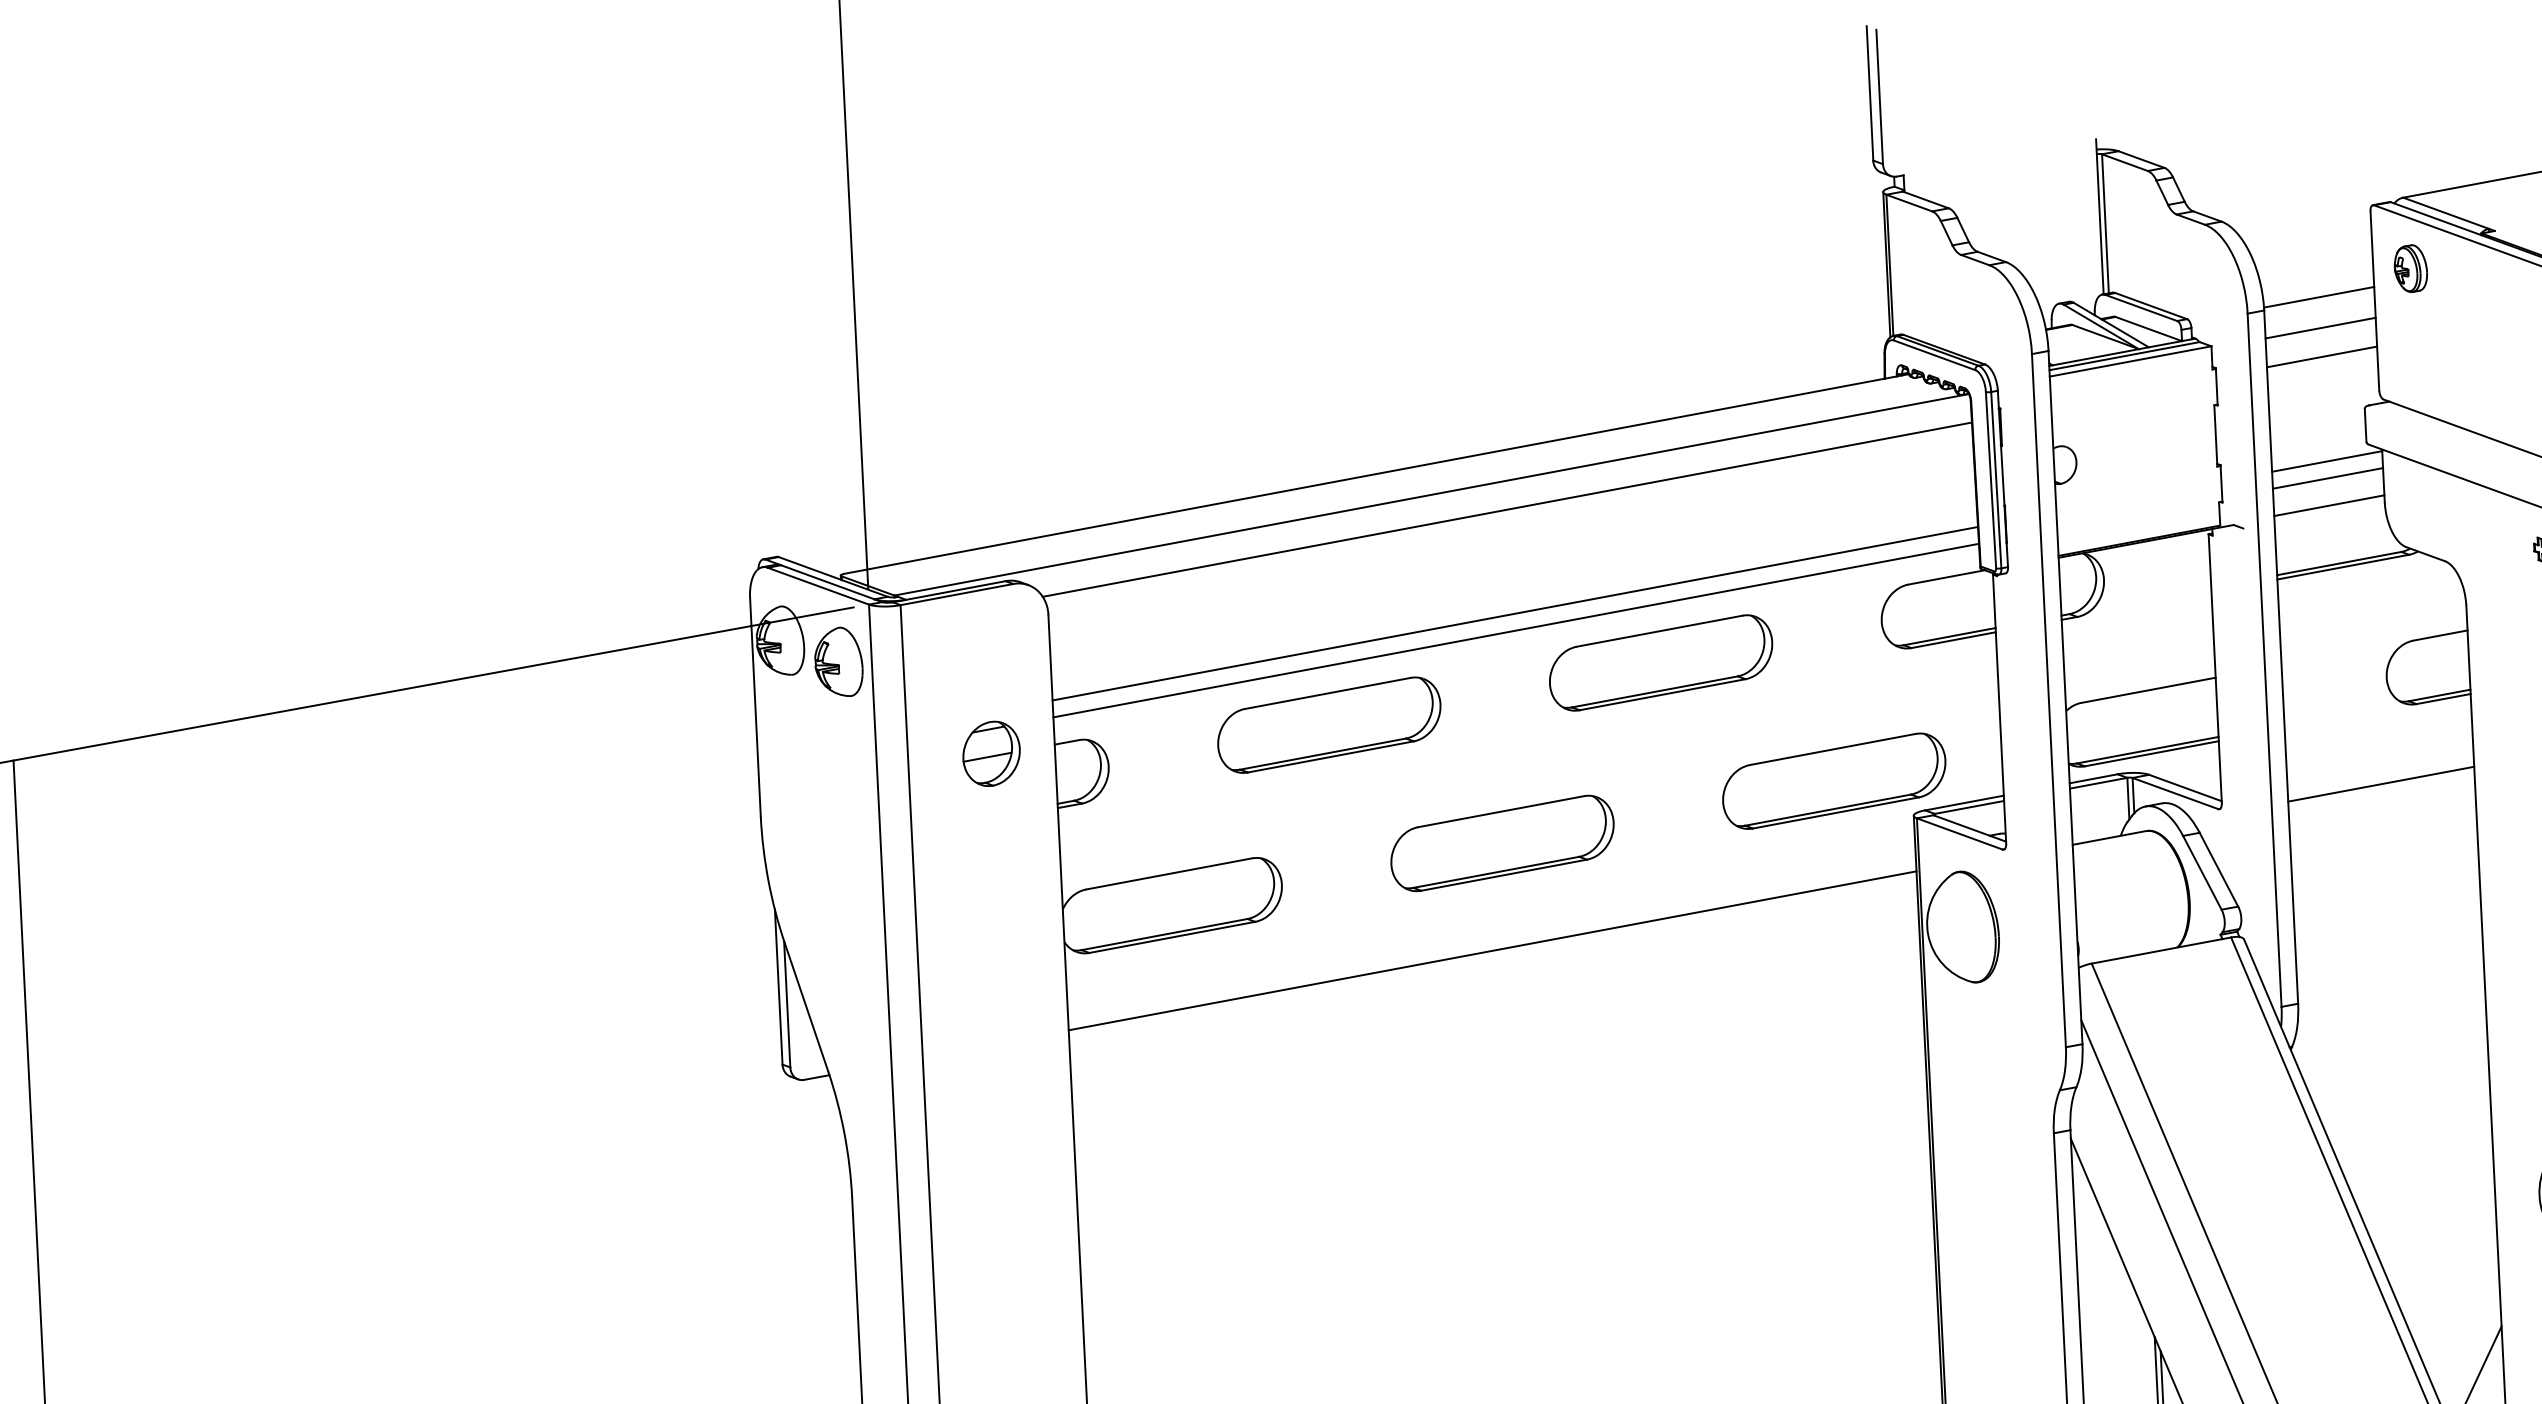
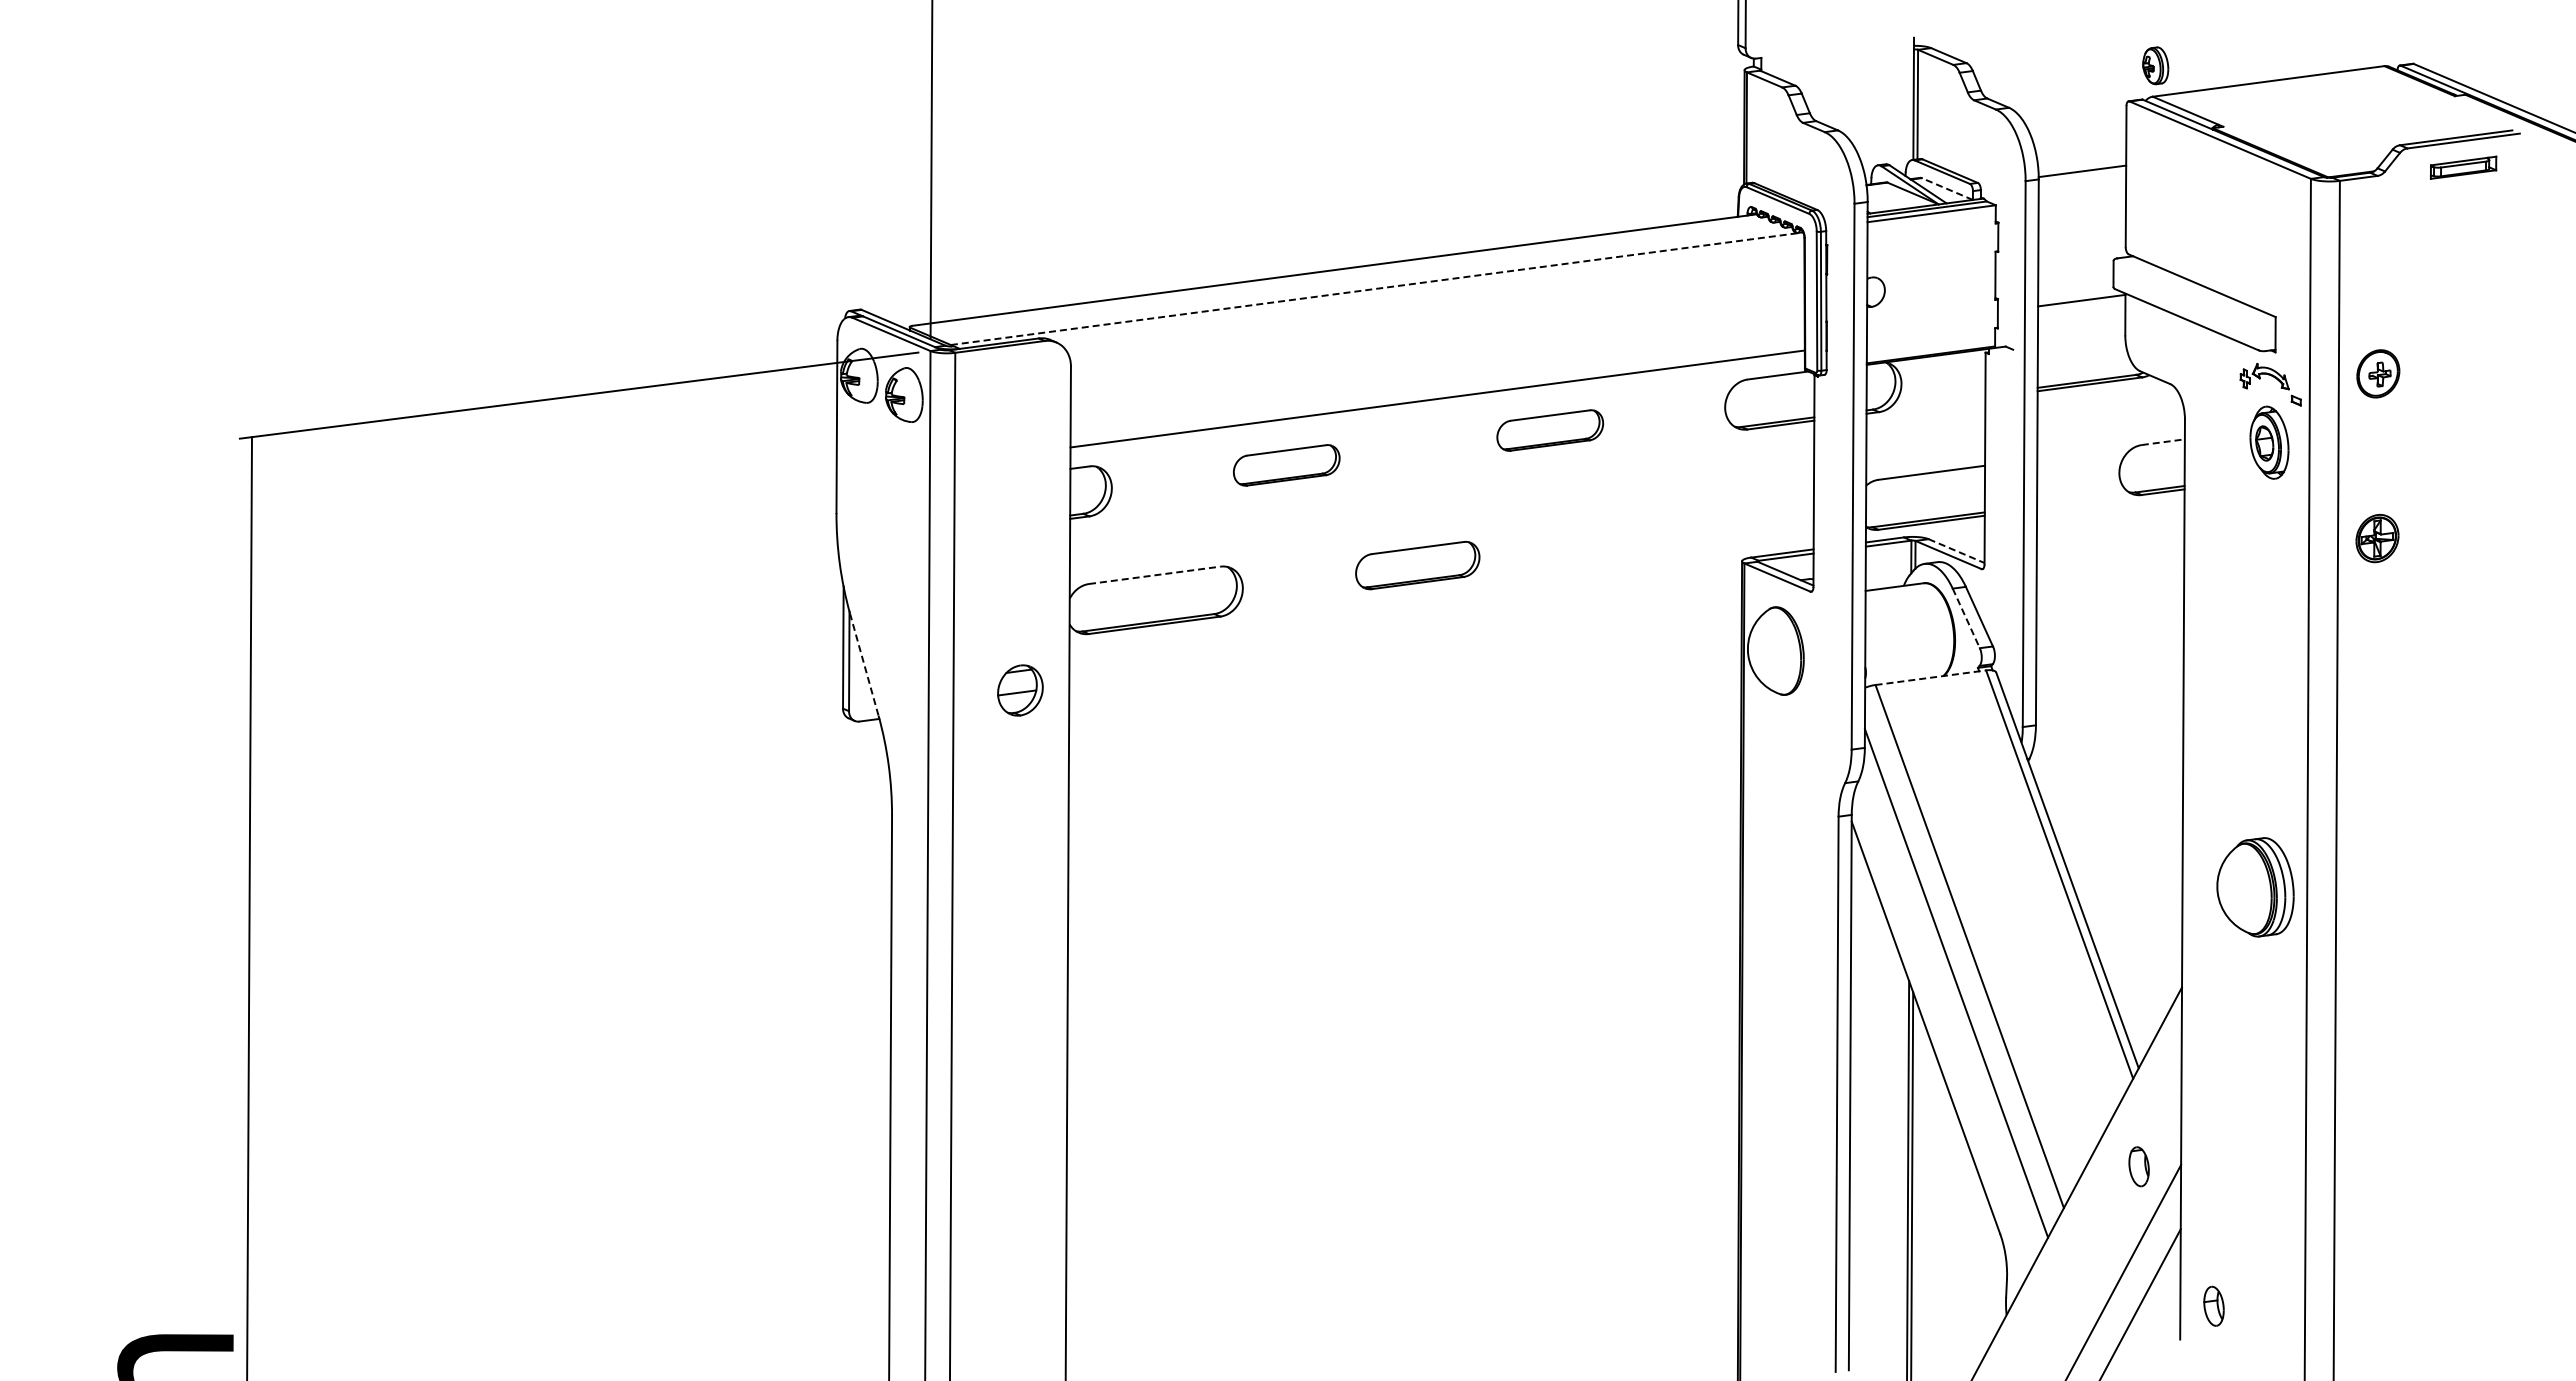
part: (2410, 268) -> (2155, 65), moved
line: (2320, 327) -> (2082, 195), removed
line: (2149, 329) -> (1947, 189), solid -> dashed
line: (2321, 357) -> (2081, 218), removed
line: (2327, 477) -> (2081, 313), removed
line: (1432, 494) -> (1377, 288), solid -> dashed
line: (2329, 505) -> (2081, 335), removed
line: (1506, 509) -> (1435, 303), removed
line: (1515, 613) -> (1437, 385), removed
line: (2440, 635) -> (2163, 442), solid -> dashed
part: (1661, 662) -> (1550, 430), size x0.6
part: (1328, 725) -> (1286, 465), size x0.6
part: (991, 753) -> (1020, 690), moved
part: (1834, 780) -> (1681, 530), removed
line: (2381, 784) -> (2110, 556), removed
line: (2186, 788) -> (1957, 551), solid -> dashed
part: (1502, 843) -> (1417, 565), size x0.7
line: (2202, 872) -> (1966, 618), solid -> dashed
line: (1170, 874) -> (1155, 575), solid -> dashed
line: (1492, 950) -> (1405, 649), removed
line: (2160, 950) -> (1930, 677), solid -> dashed
line: (806, 1008) -> (864, 665), solid -> dashed

